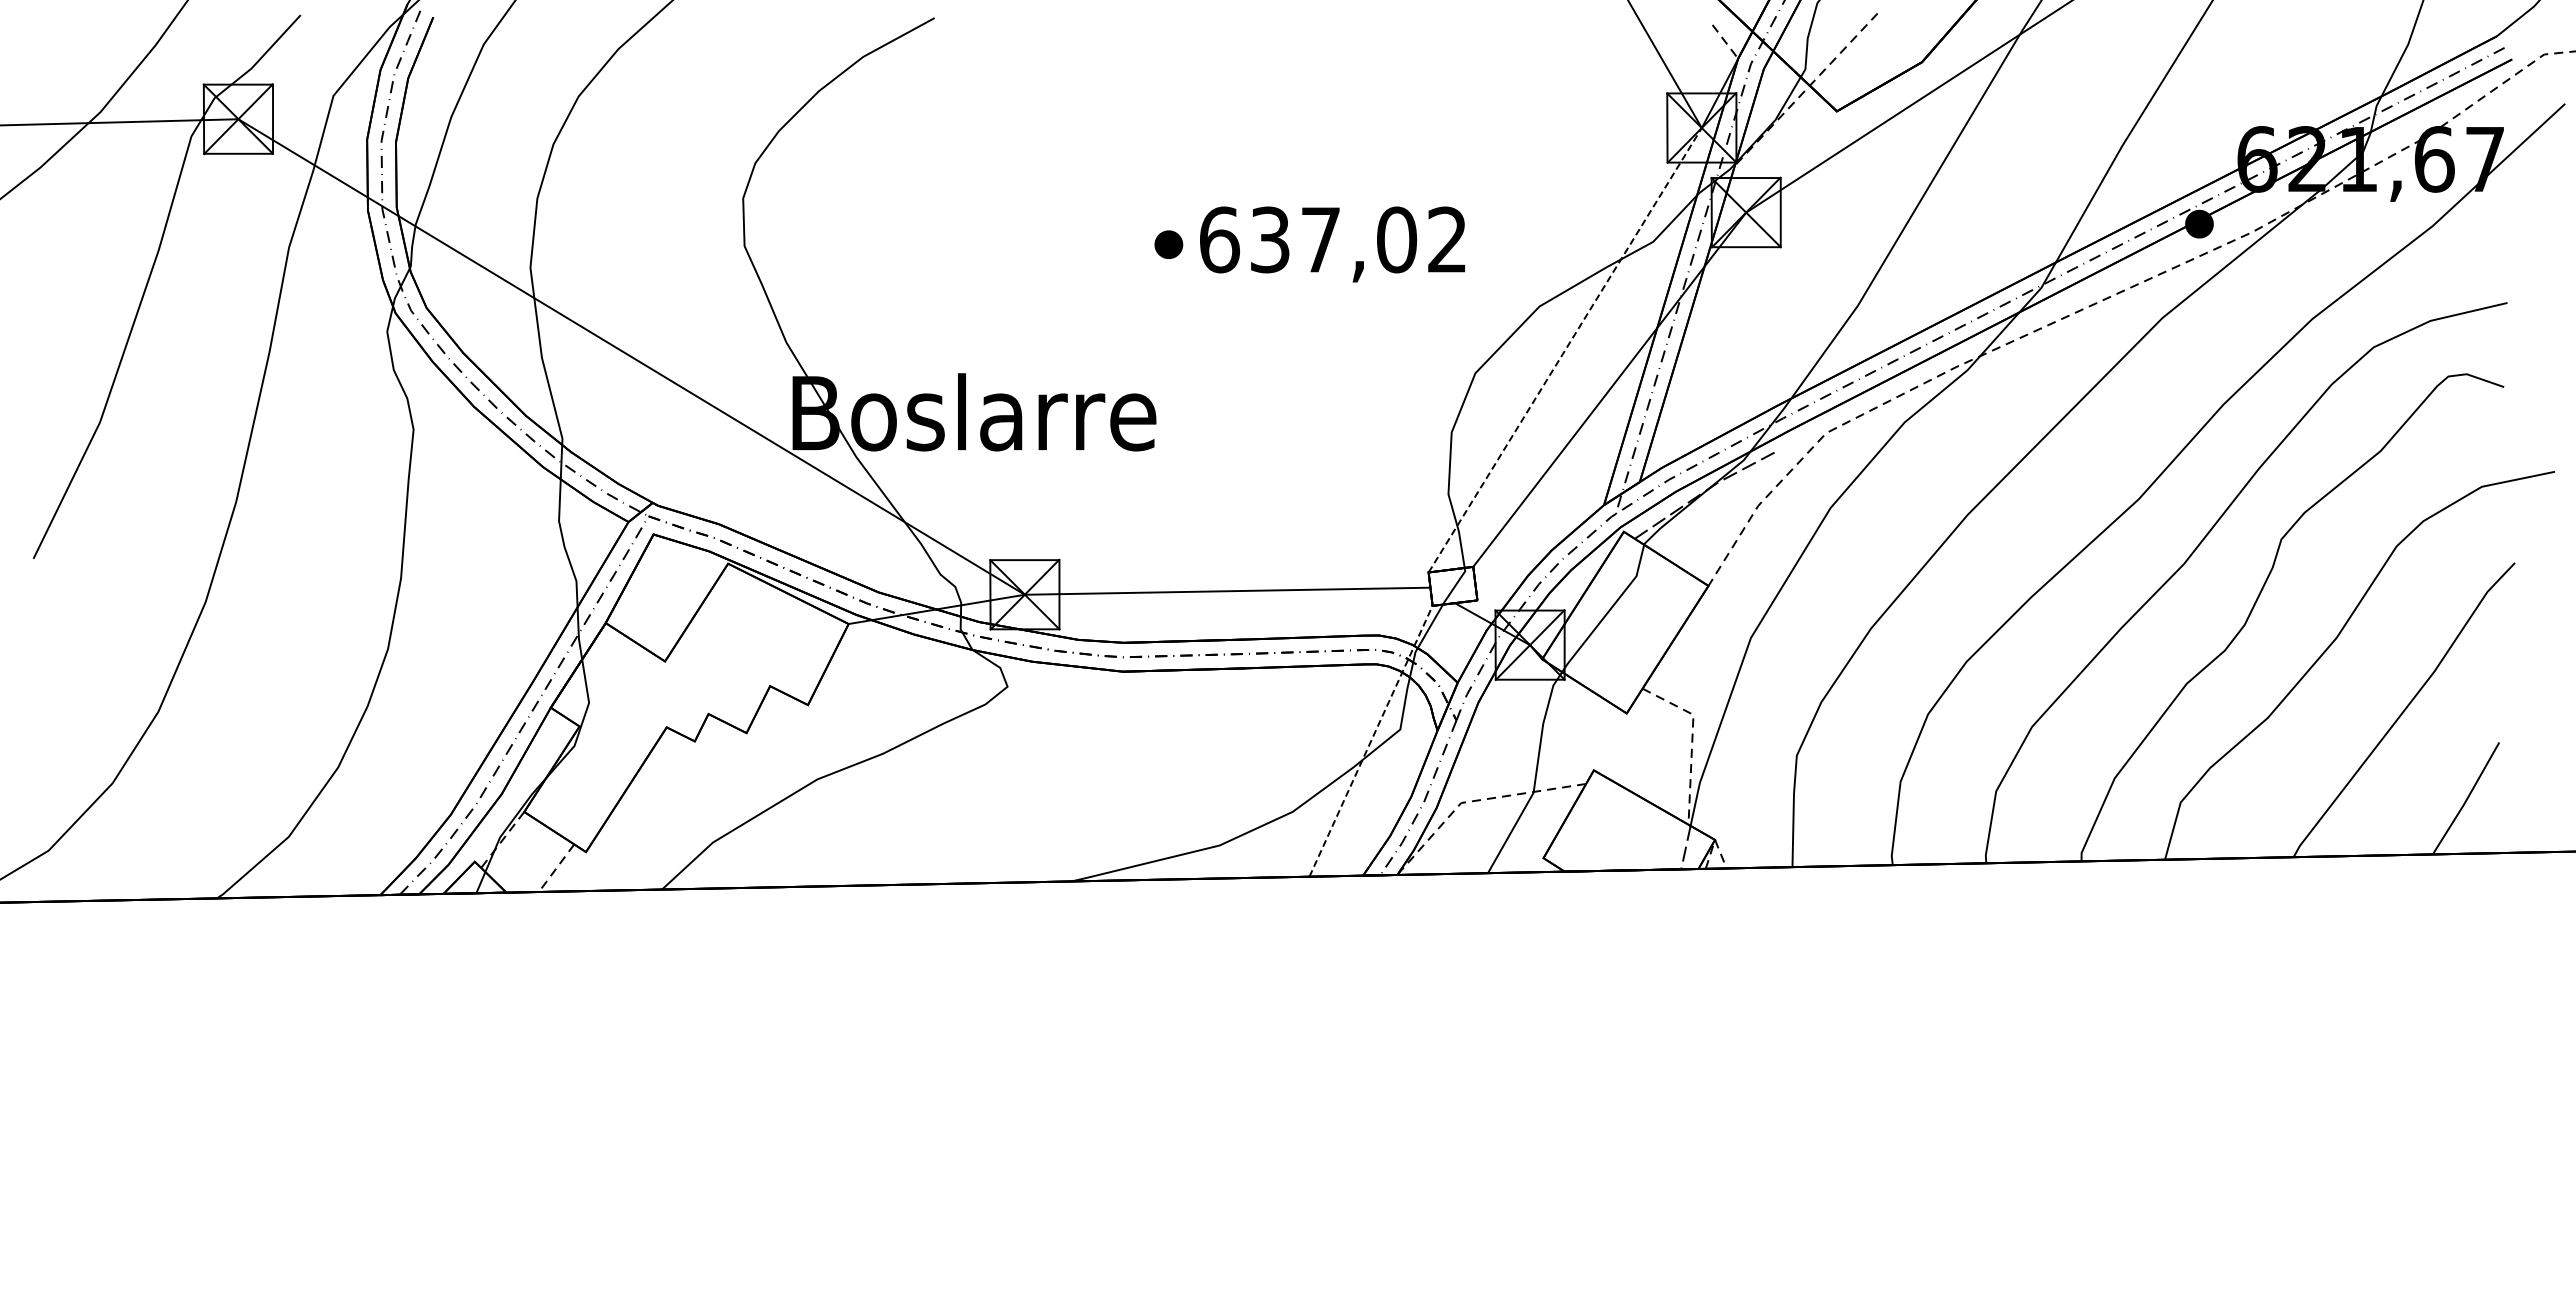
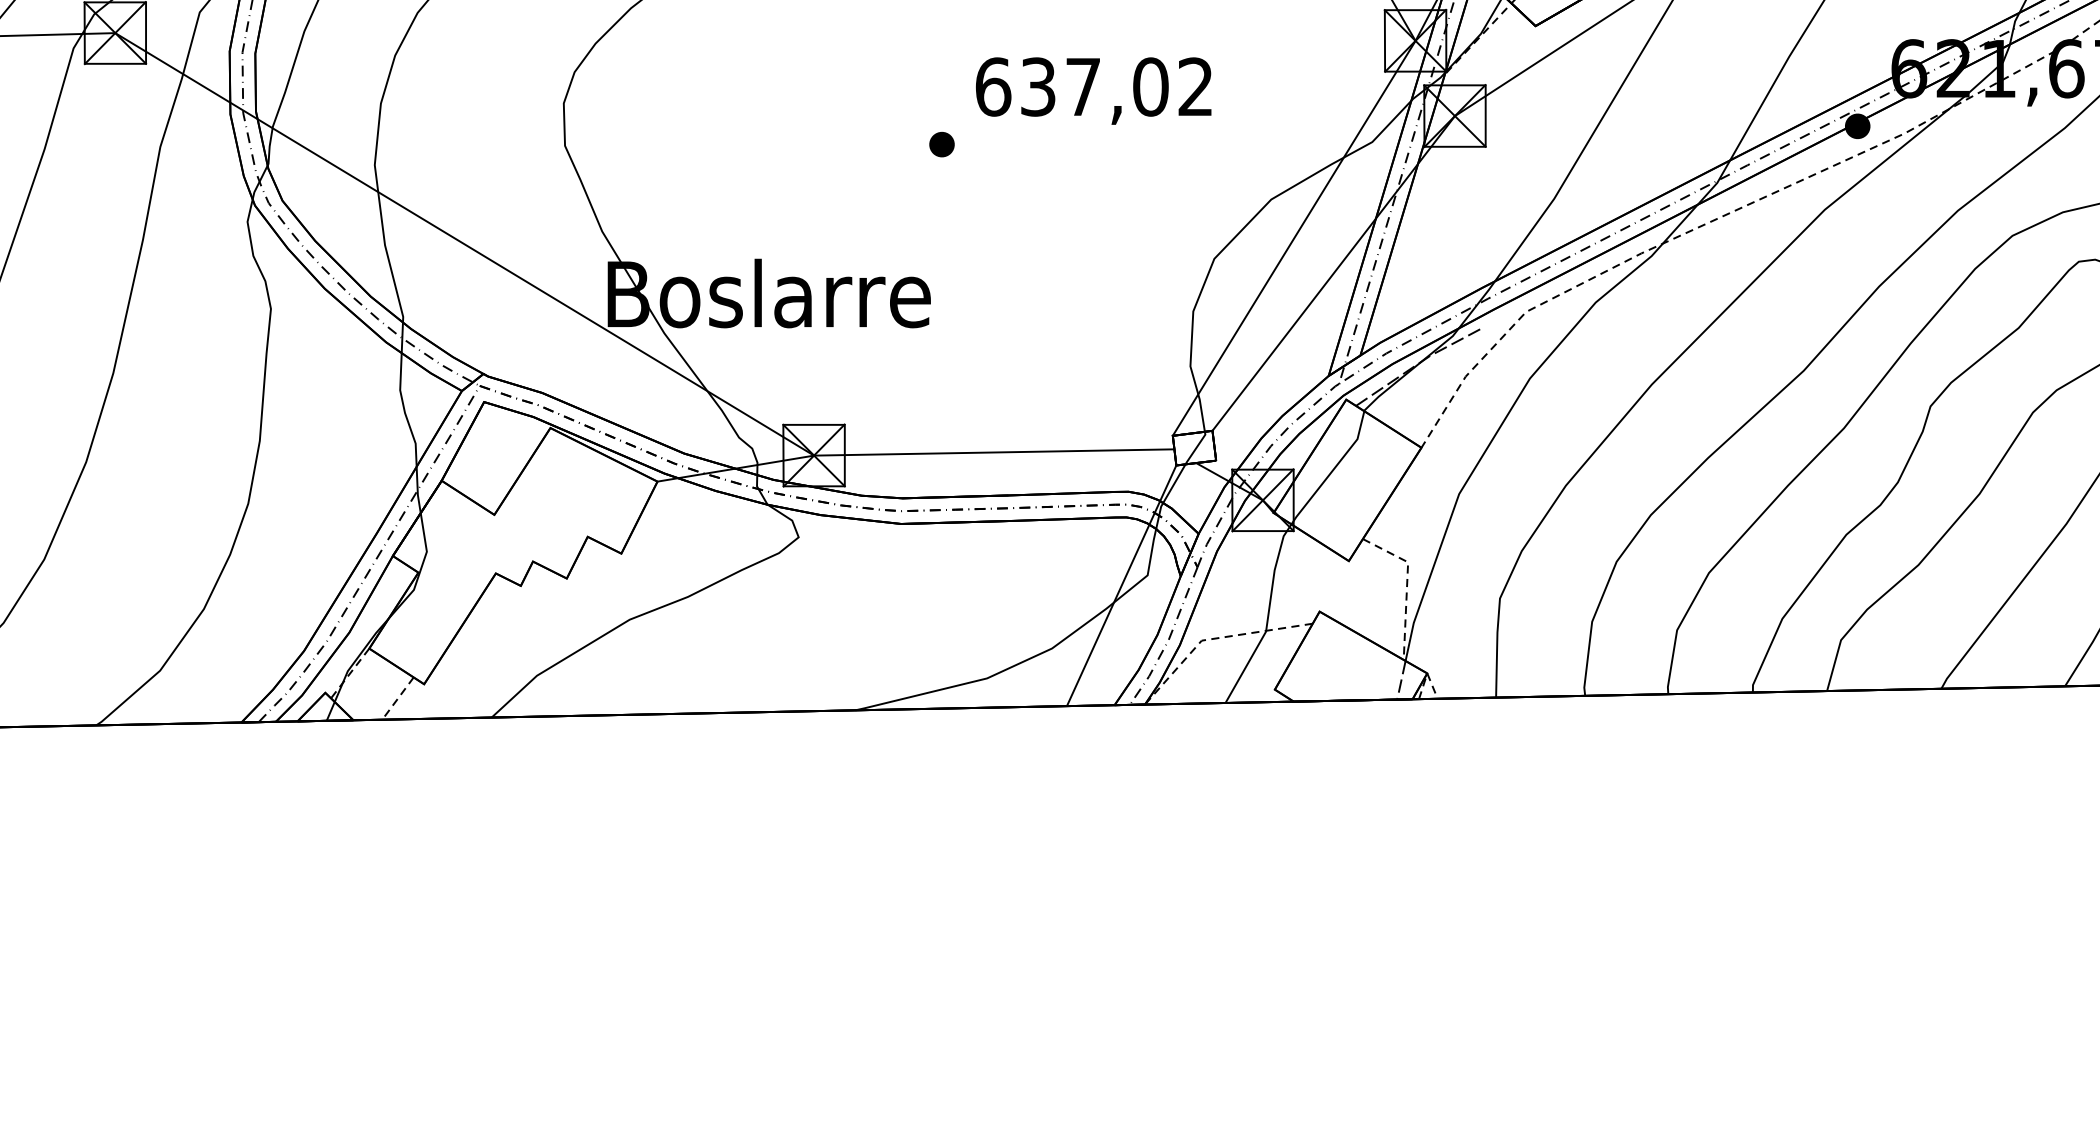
text: (1332, 244) -> (1093, 91), moved
line: (1565, 350) -> (1294, 238), dashed -> solid
line: (1371, 741) -> (1122, 585), dashed -> solid

